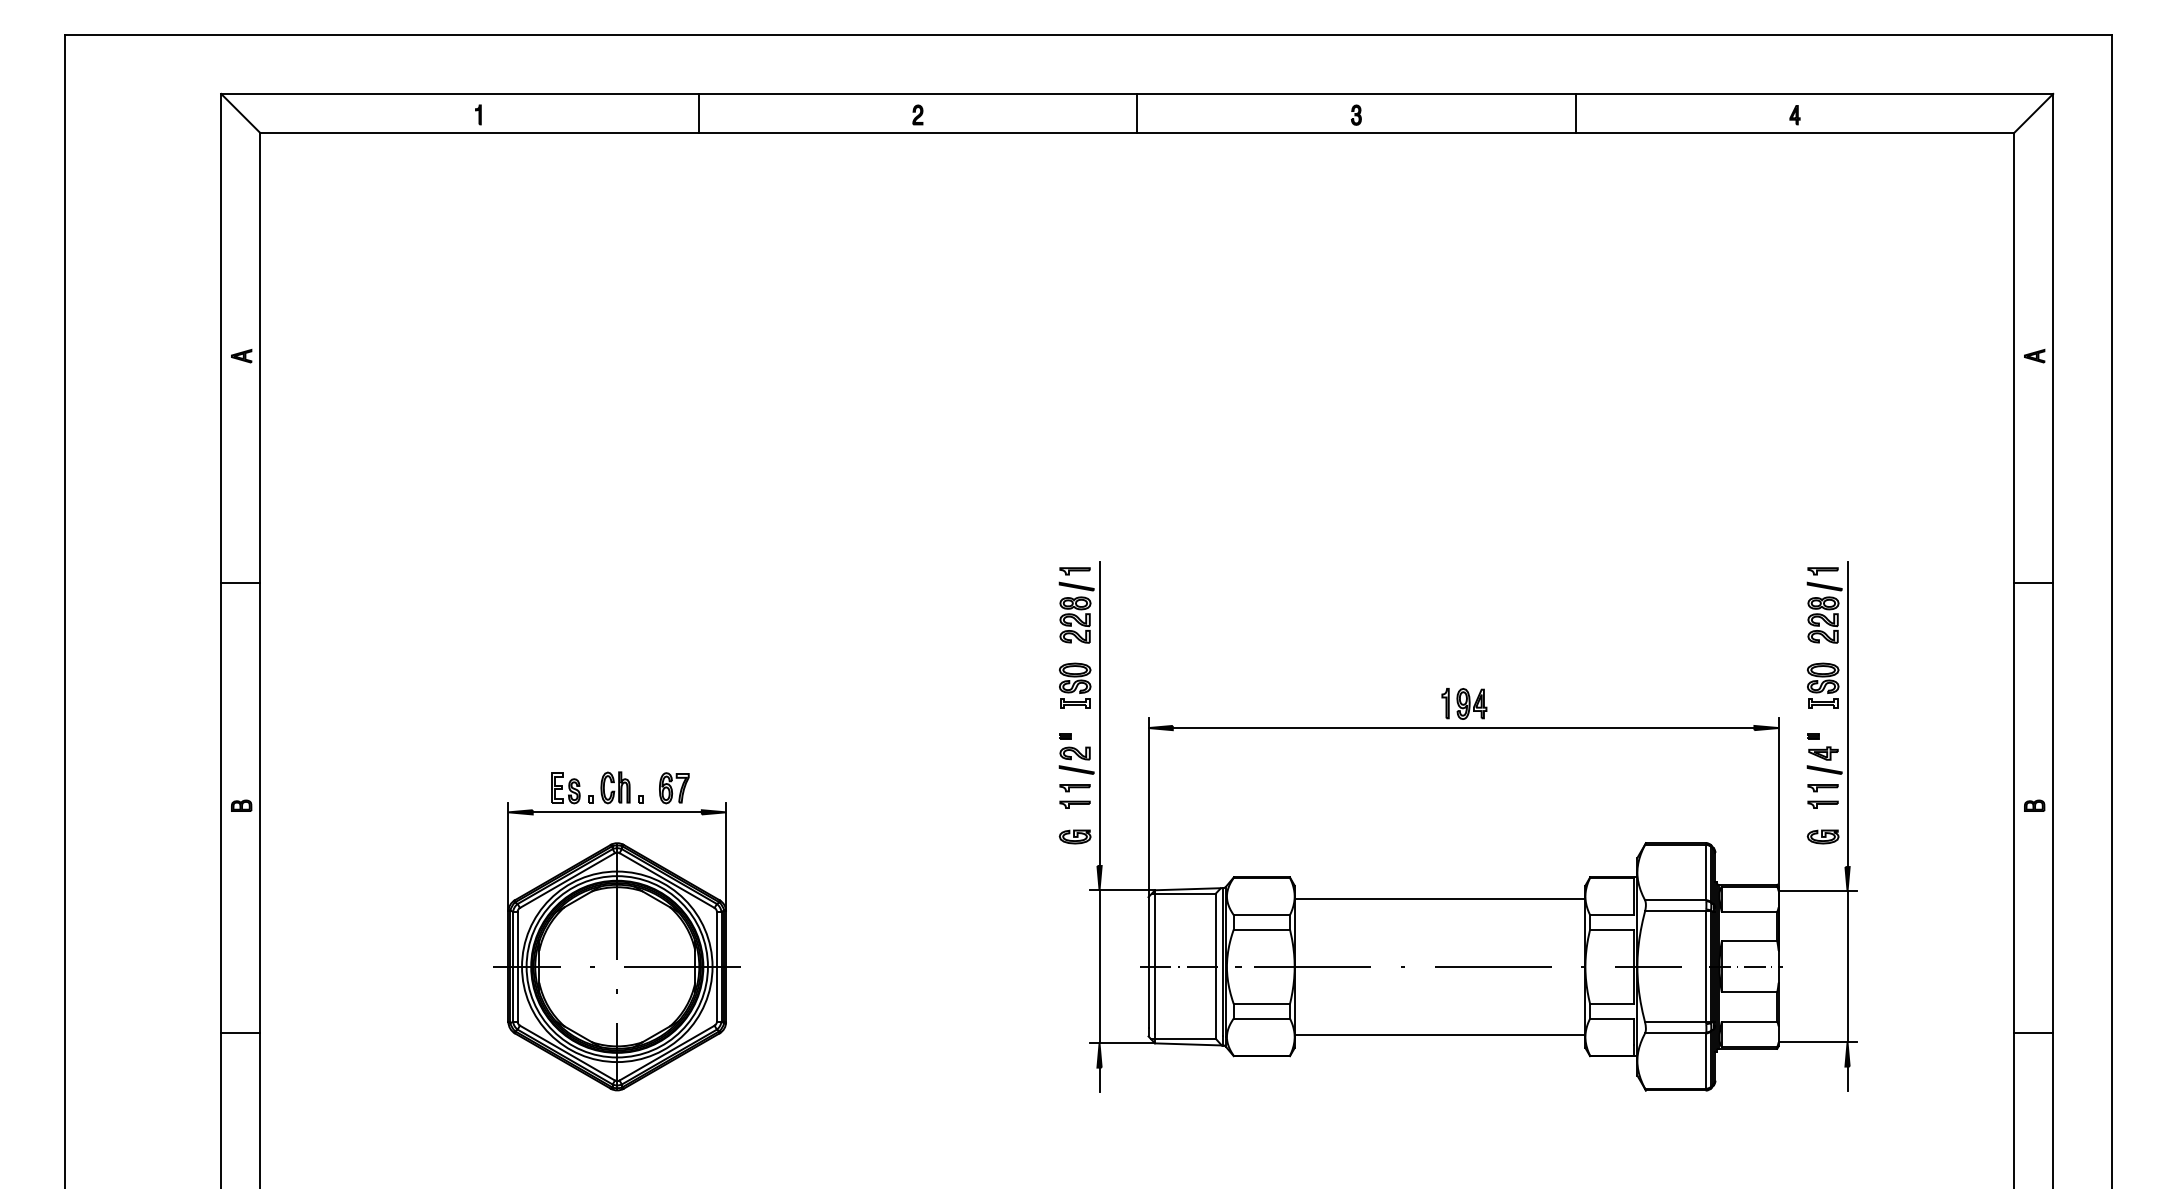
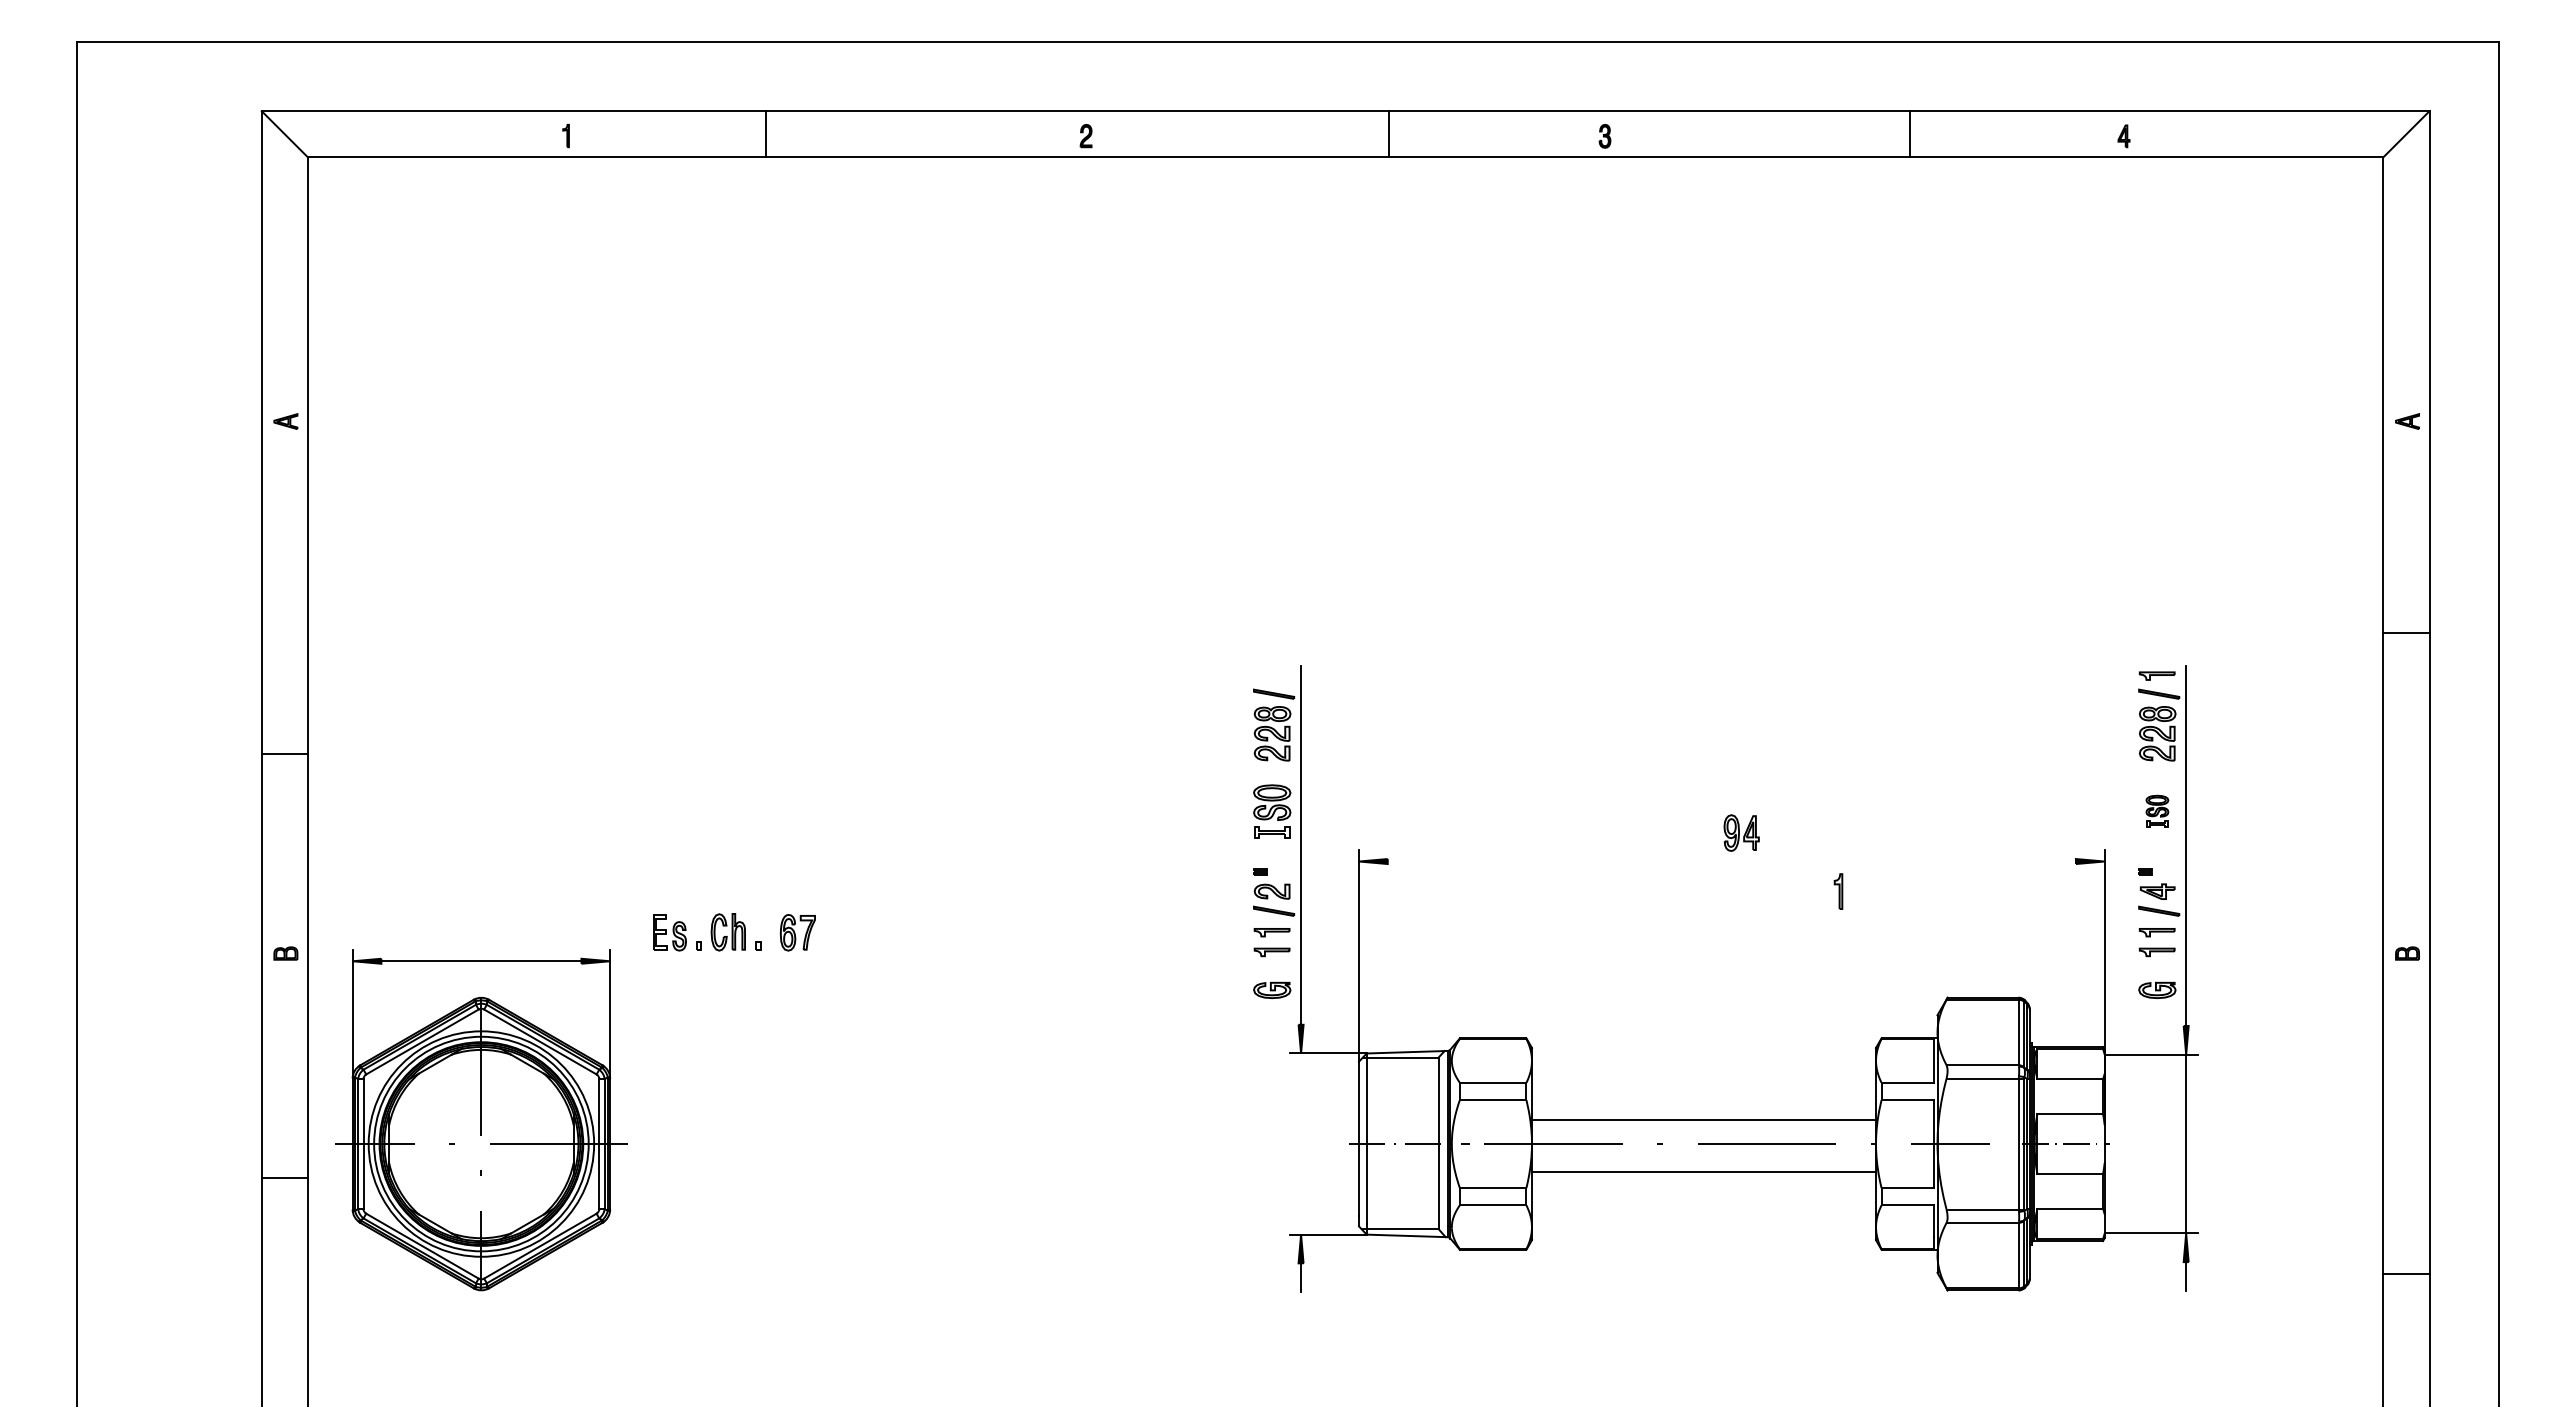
line: (698, 113) -> (765, 134), moved
line: (1137, 113) -> (1388, 134), moved
line: (1575, 113) -> (1909, 134), moved
part: (1074, 570) -> (1271, 675), removed
line: (240, 582) -> (284, 753), moved
line: (2033, 582) -> (2406, 632), moved
part: (1823, 685) -> (2157, 811), size x0.6
part: (1445, 703) -> (1838, 891), moved
line: (1463, 728) -> (1731, 861), removed
line: (1440, 898) -> (1704, 1120), moved
part: (617, 946) -> (481, 1120), moved
line: (1099, 966) -> (1301, 1143), removed
line: (240, 1032) -> (284, 1177), moved
line: (2033, 1032) -> (2406, 1273), moved
line: (1440, 1034) -> (1704, 1171), moved

